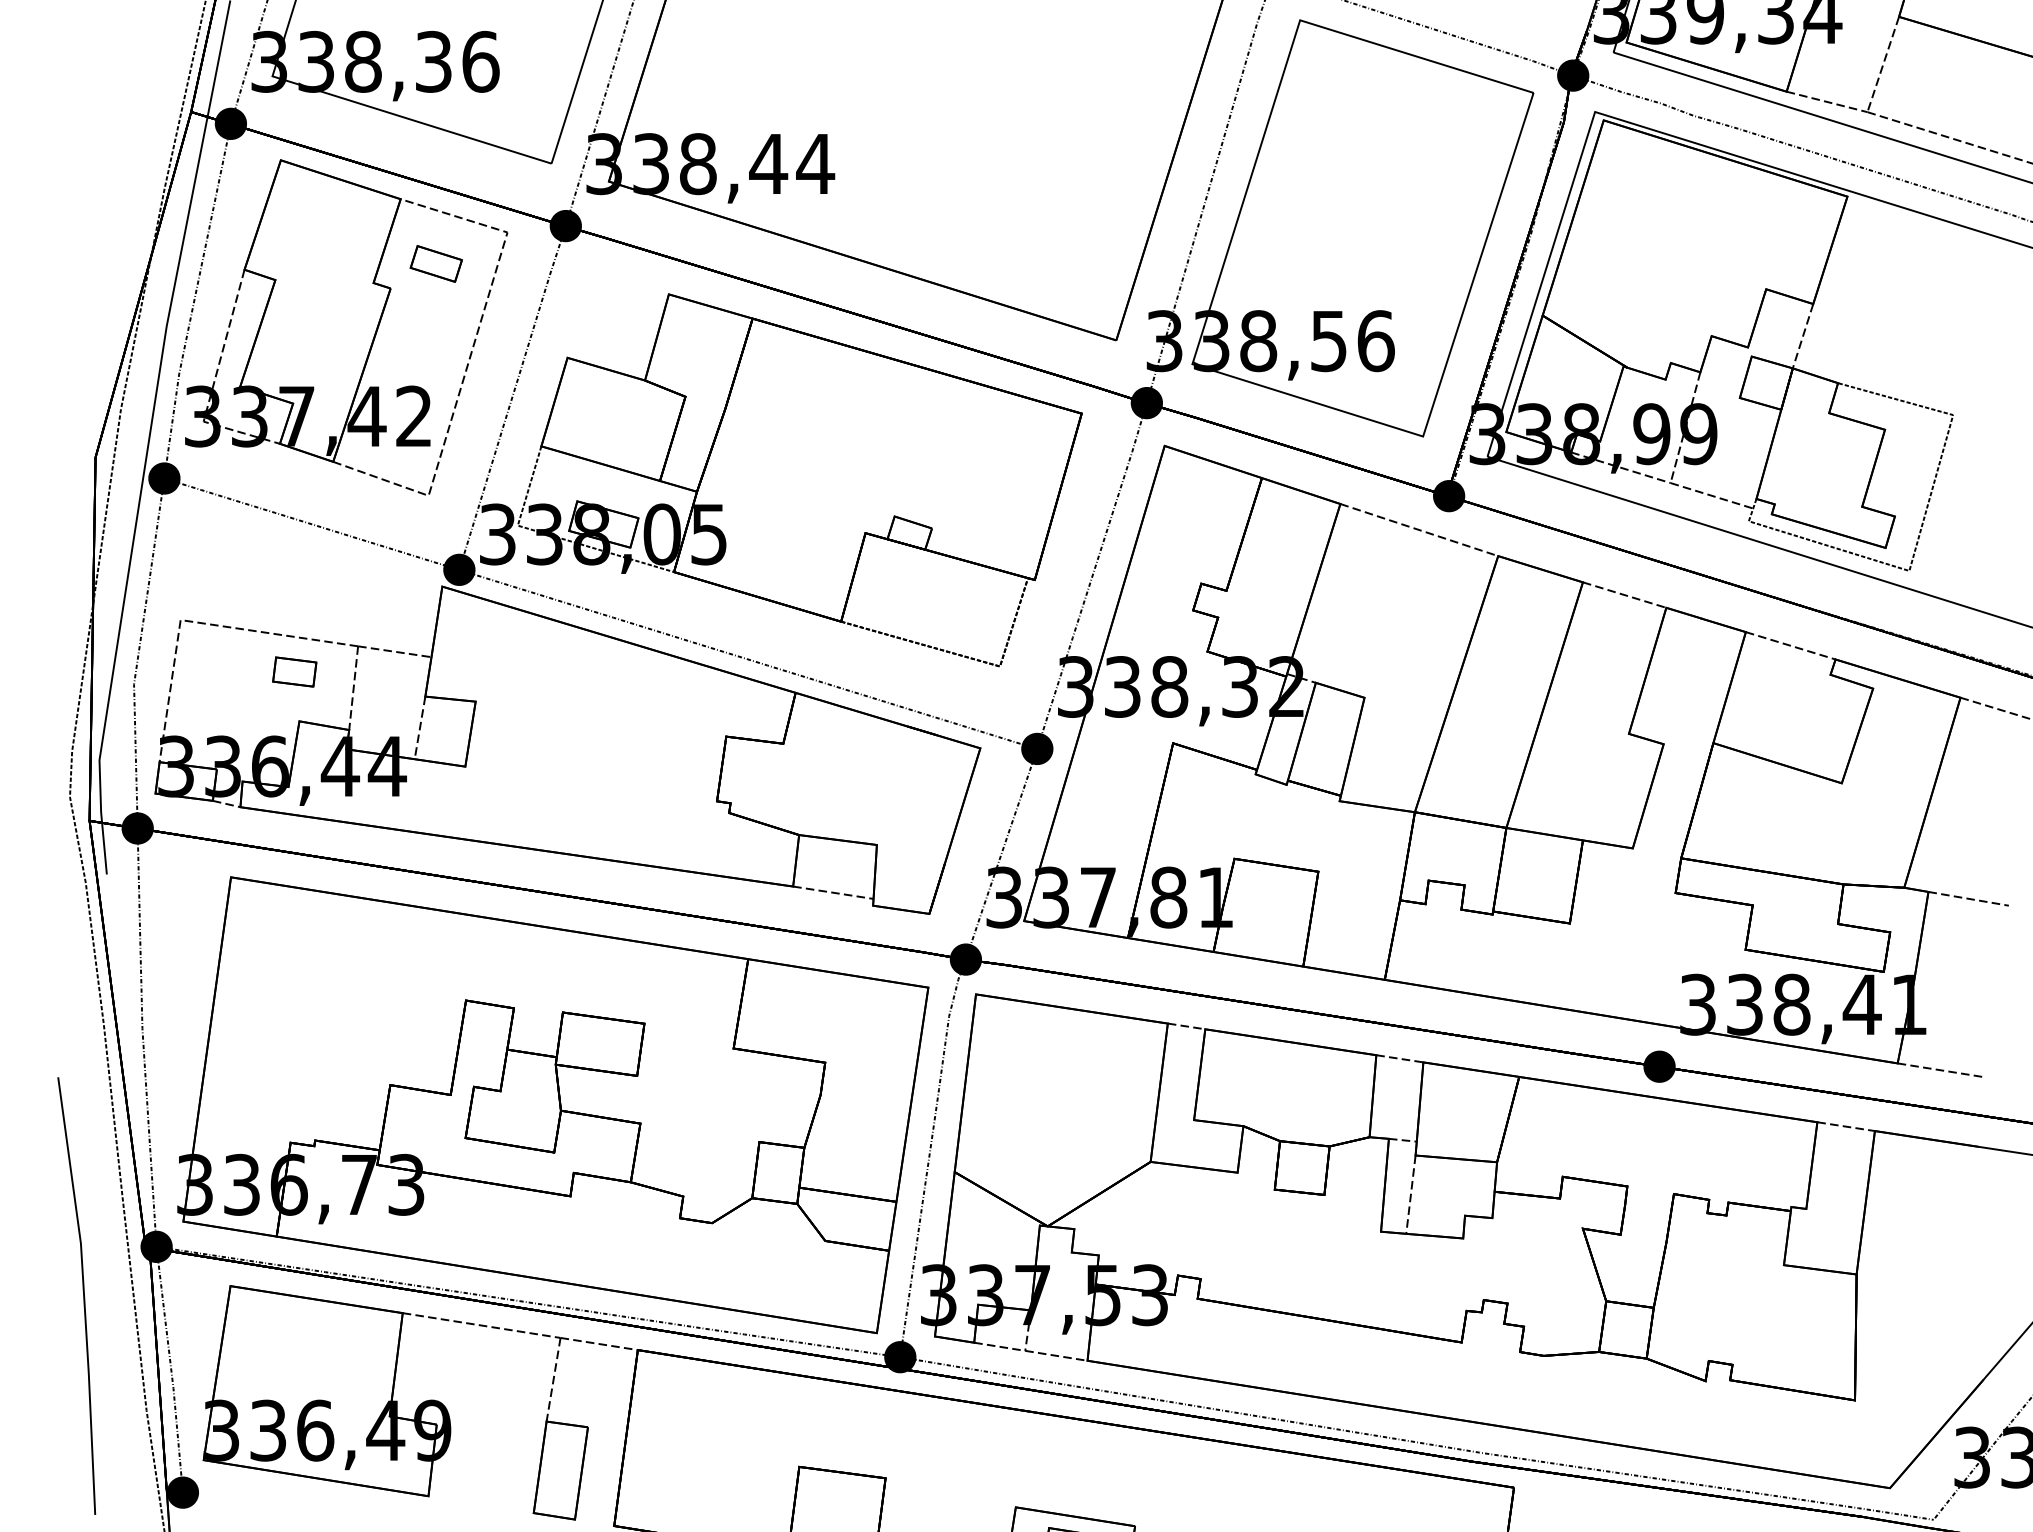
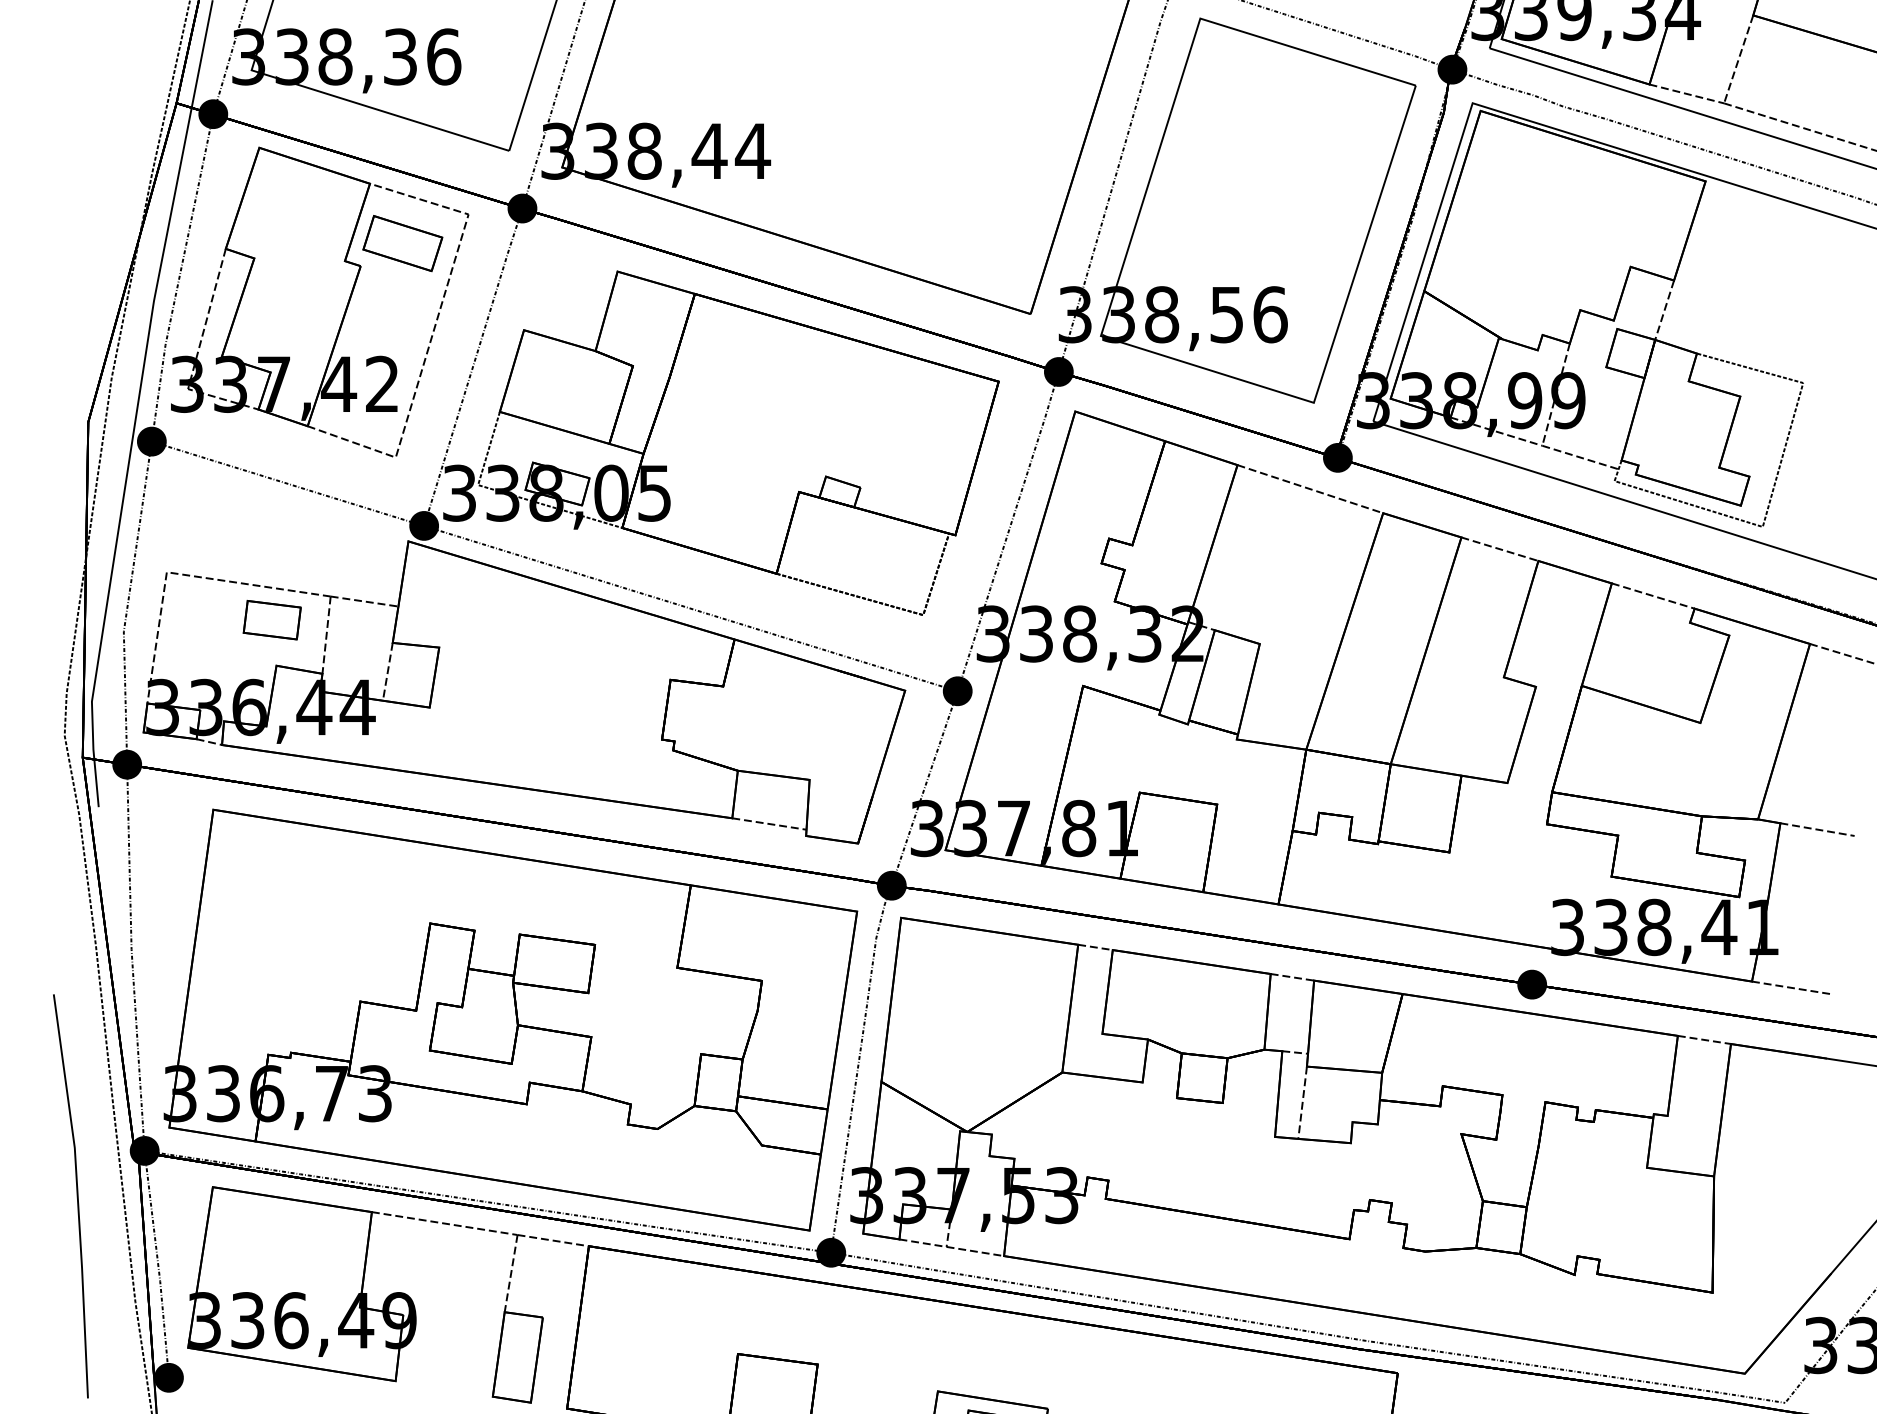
part: (435, 263) -> (402, 243), size x1.67
part: (294, 672) -> (271, 620), size x1.43

